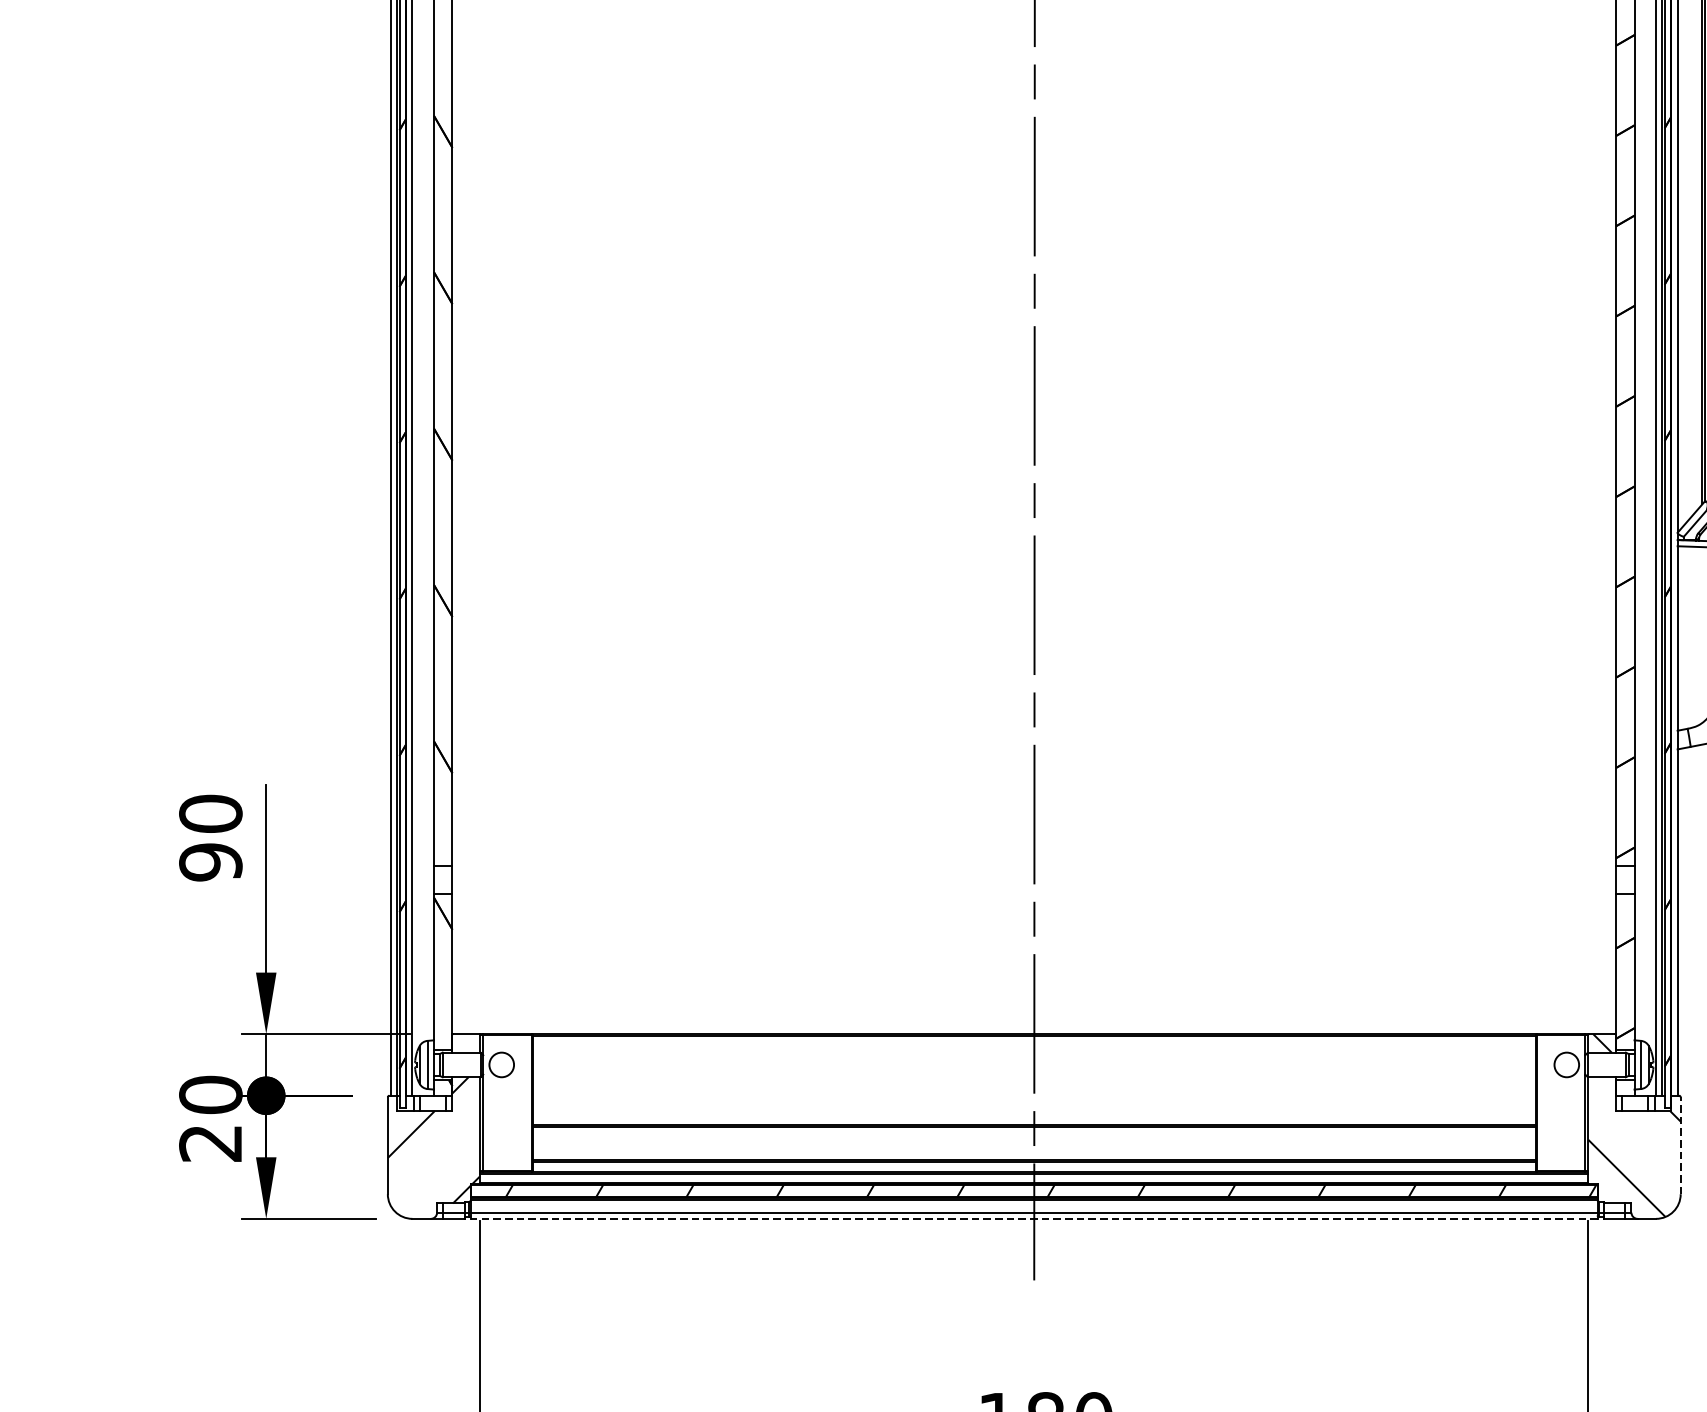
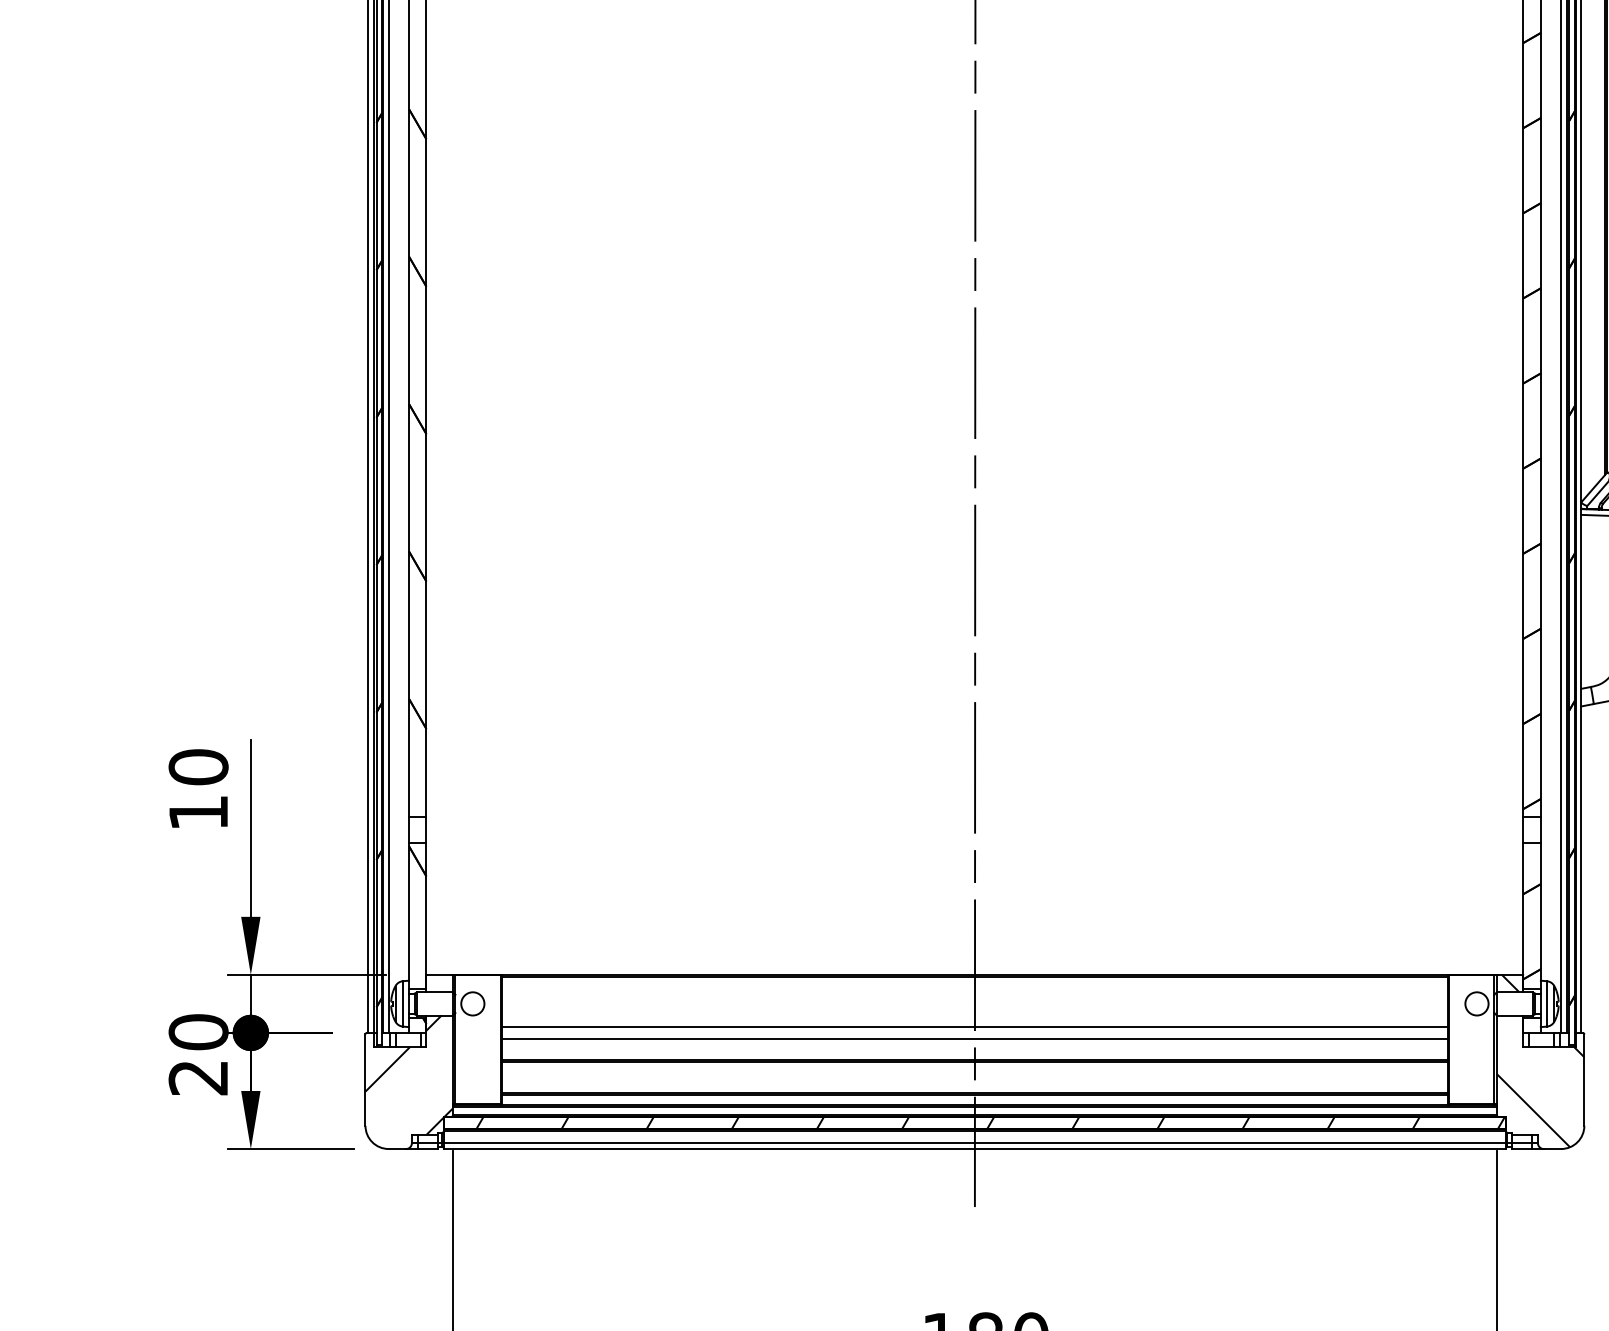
text: (210, 861) -> (198, 812), 90 -> 10
line: (1033, 1089) -> (974, 1027), added
line: (1033, 1101) -> (974, 1038), added
line: (1680, 1146) -> (1584, 1080), dashed -> solid
line: (1033, 1219) -> (974, 1149), dashed -> solid

